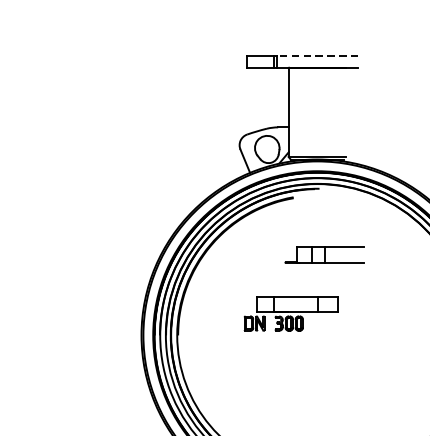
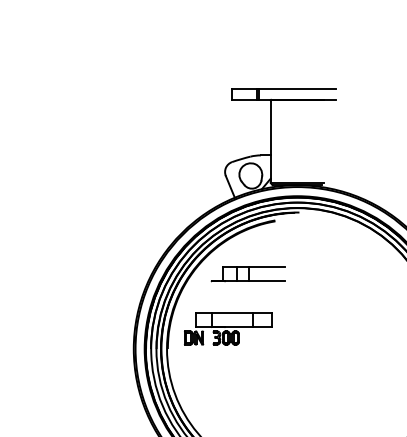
line: (317, 56) -> (297, 89), dashed -> solid
part: (323, 255) -> (247, 274), moved
part: (291, 313) -> (228, 328), moved

